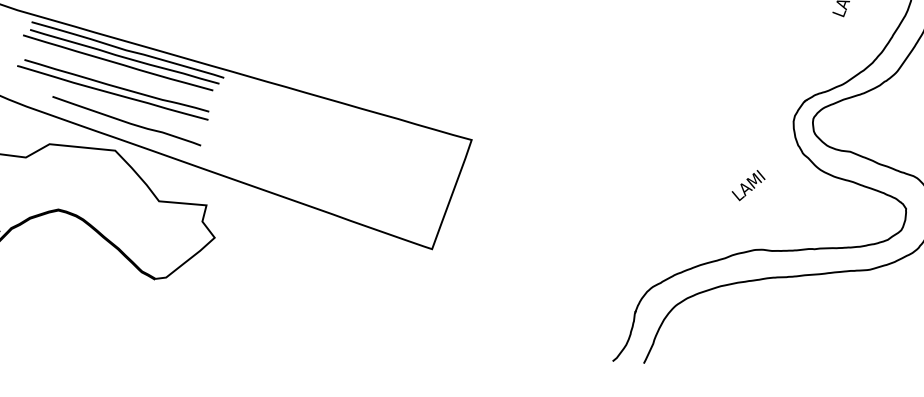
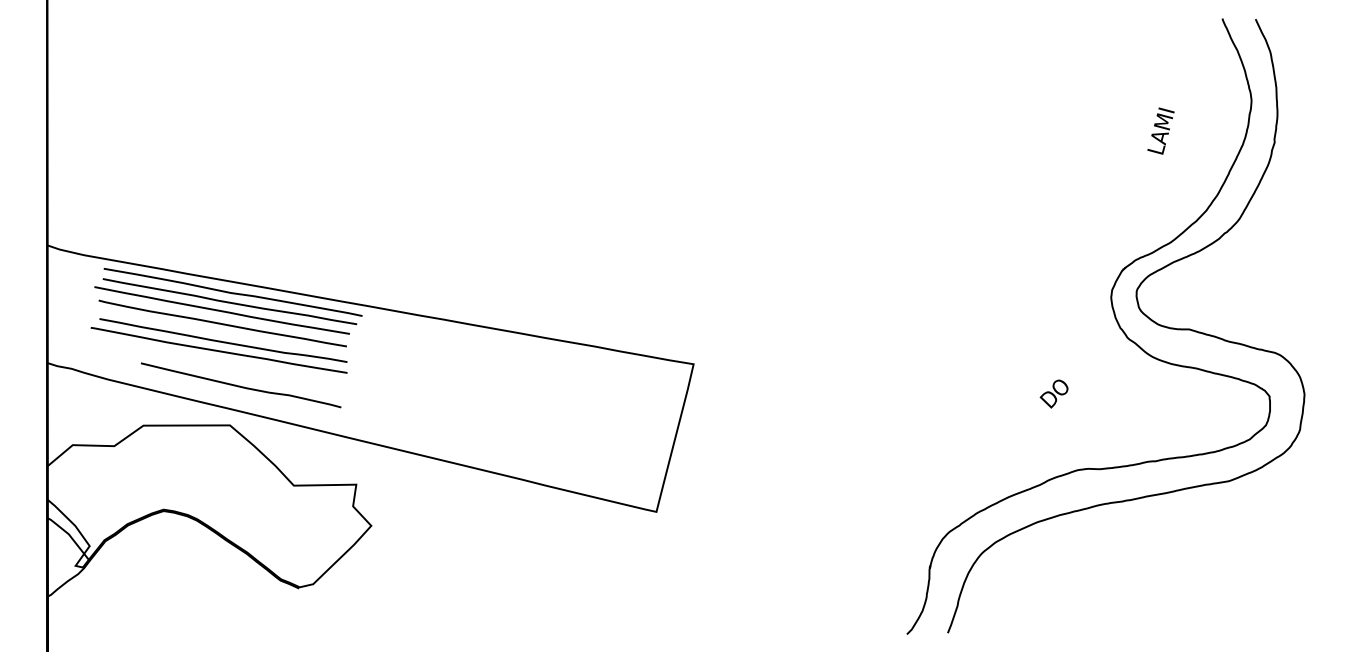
curve: (117, 72) -> (222, 323), added
text: (749, 183) -> (1061, 384), LAMI -> DO

